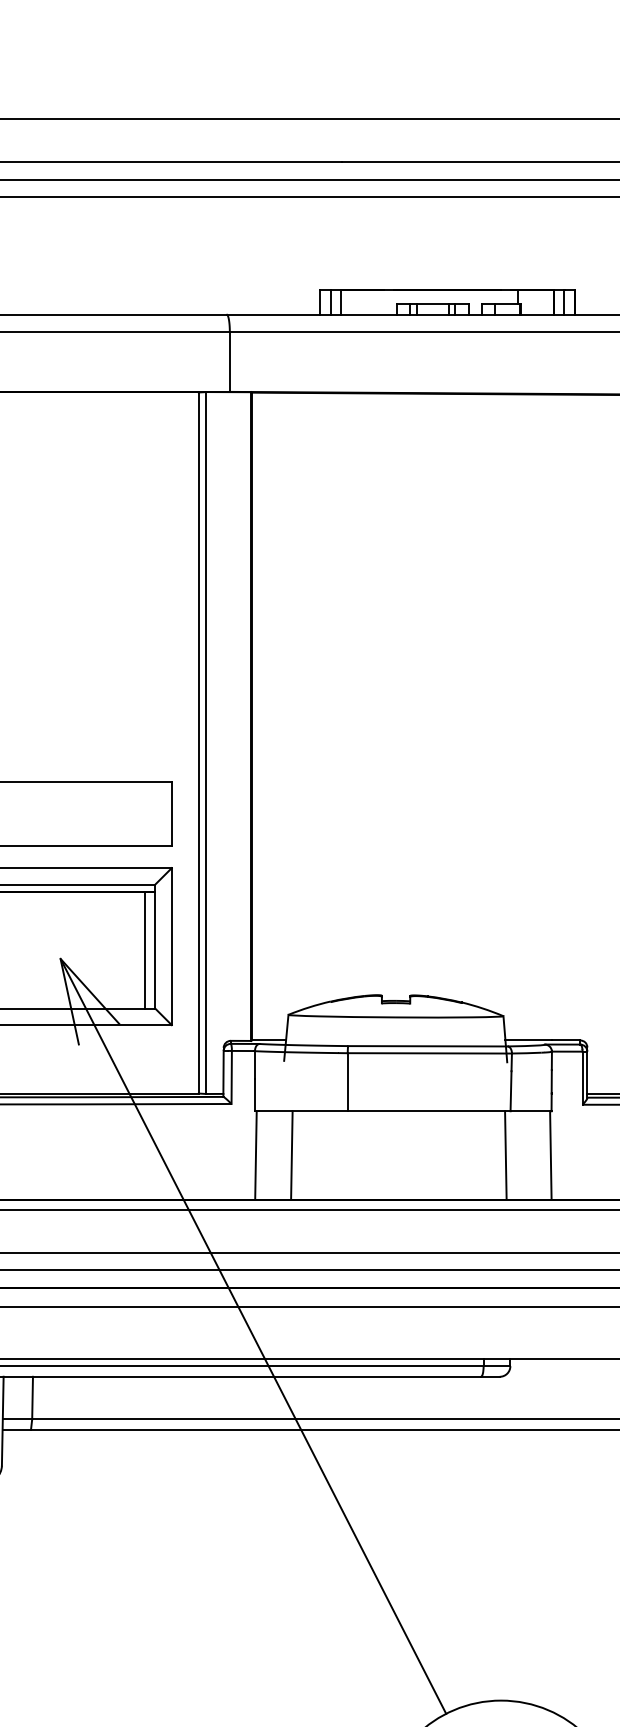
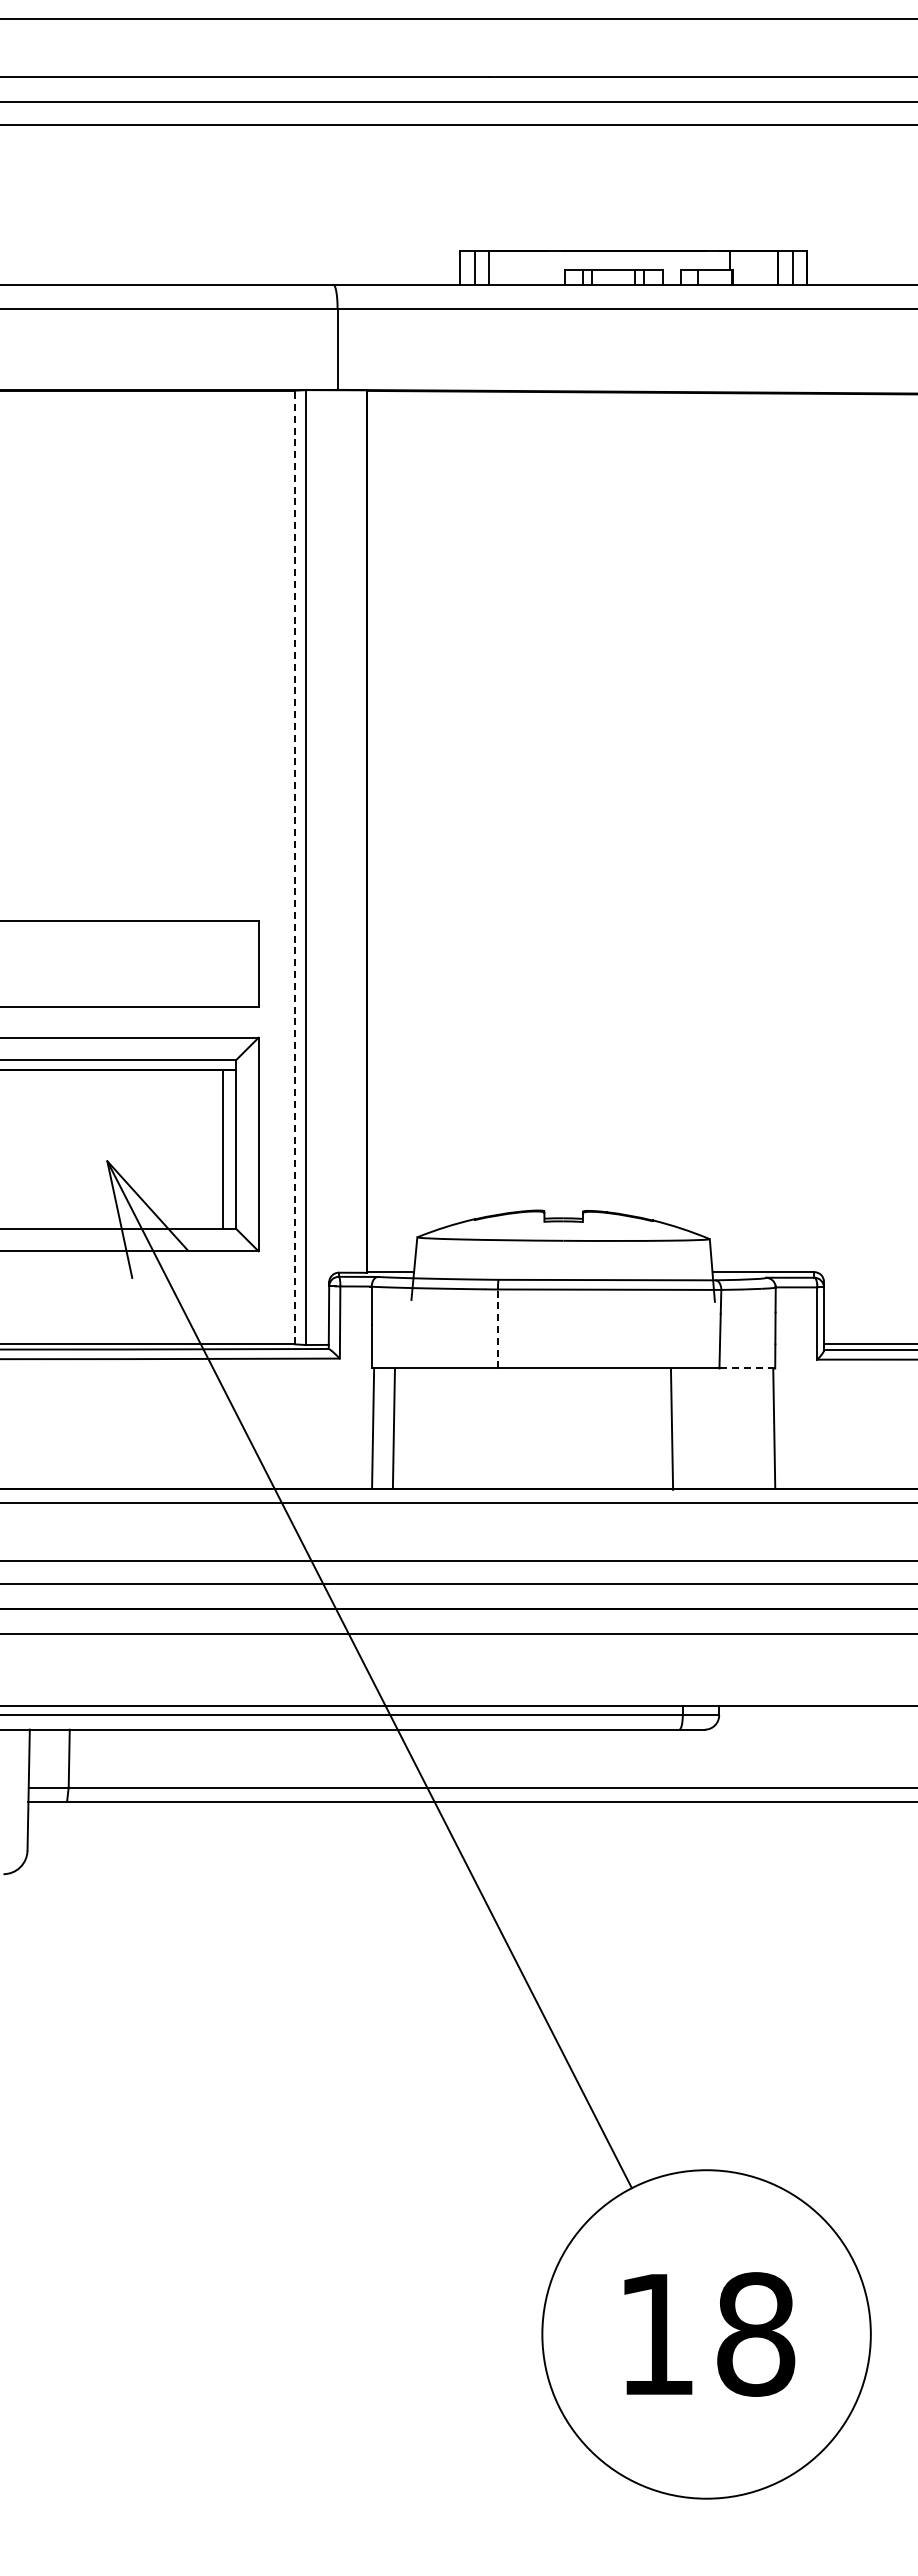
line: (198, 742) -> (295, 867), solid -> dashed
line: (347, 1081) -> (497, 1328), solid -> dashed
line: (531, 1111) -> (748, 1368), solid -> dashed
line: (291, 1155) -> (393, 1428), moved
line: (505, 1155) -> (671, 1429), moved

